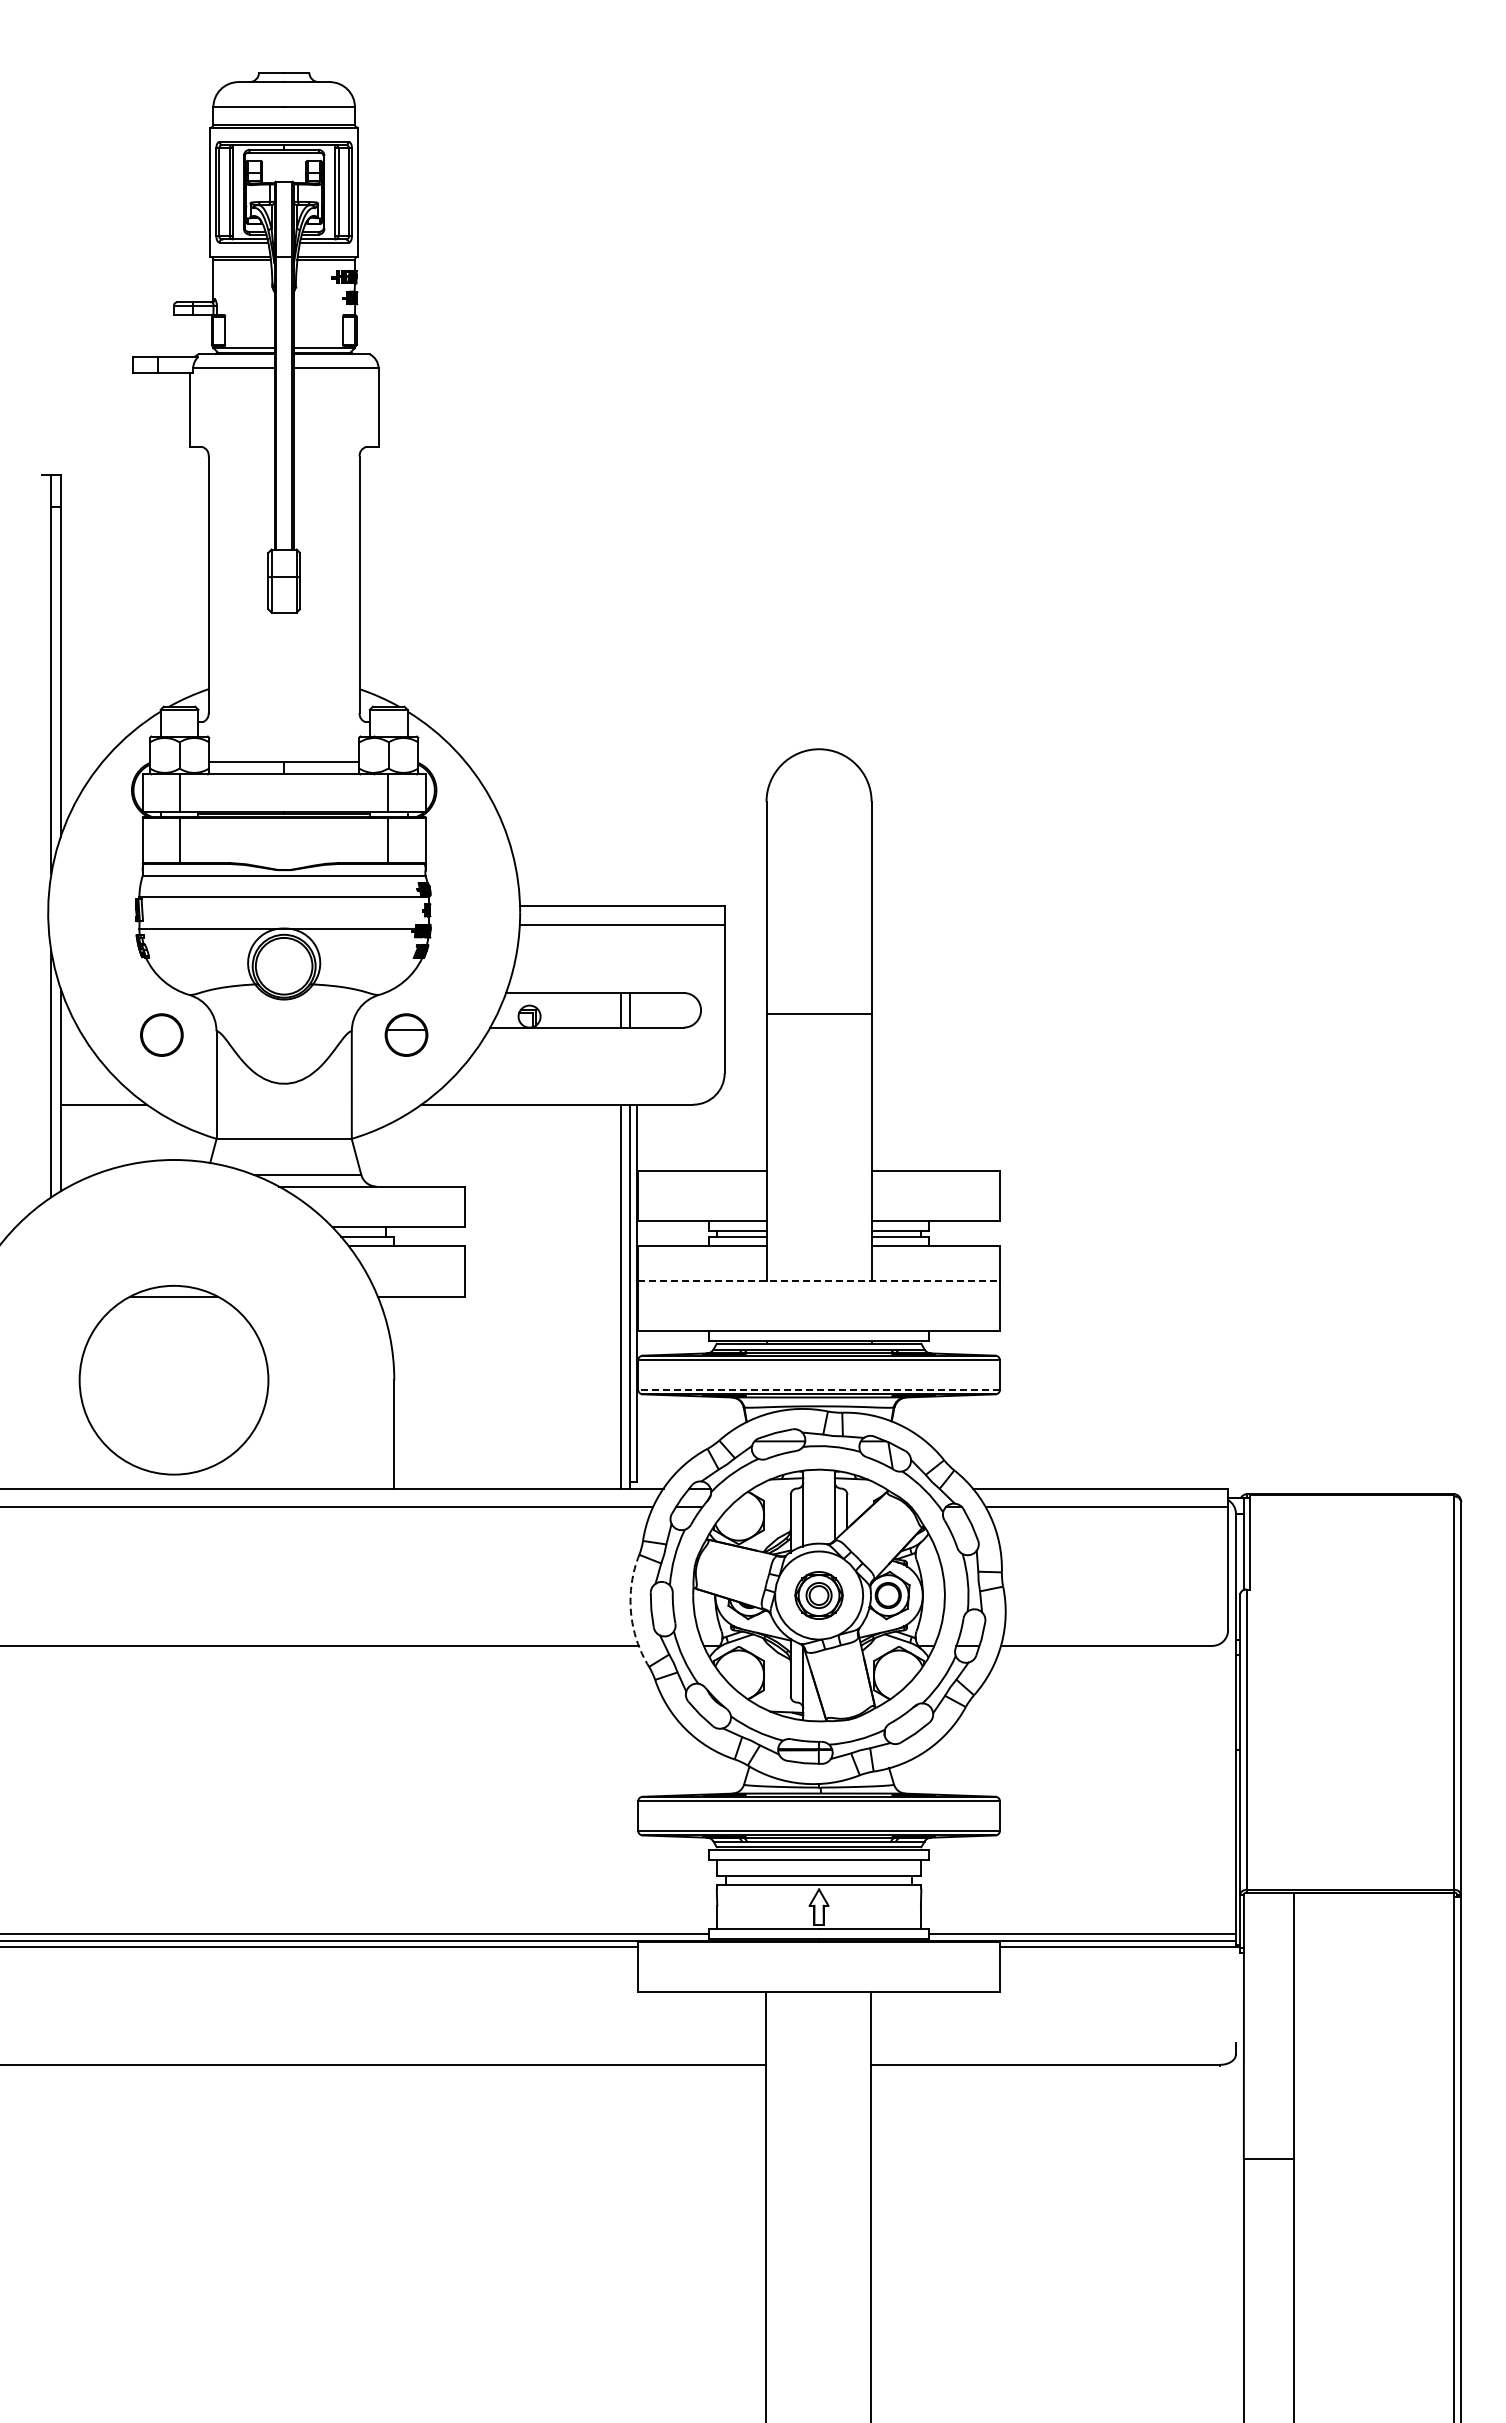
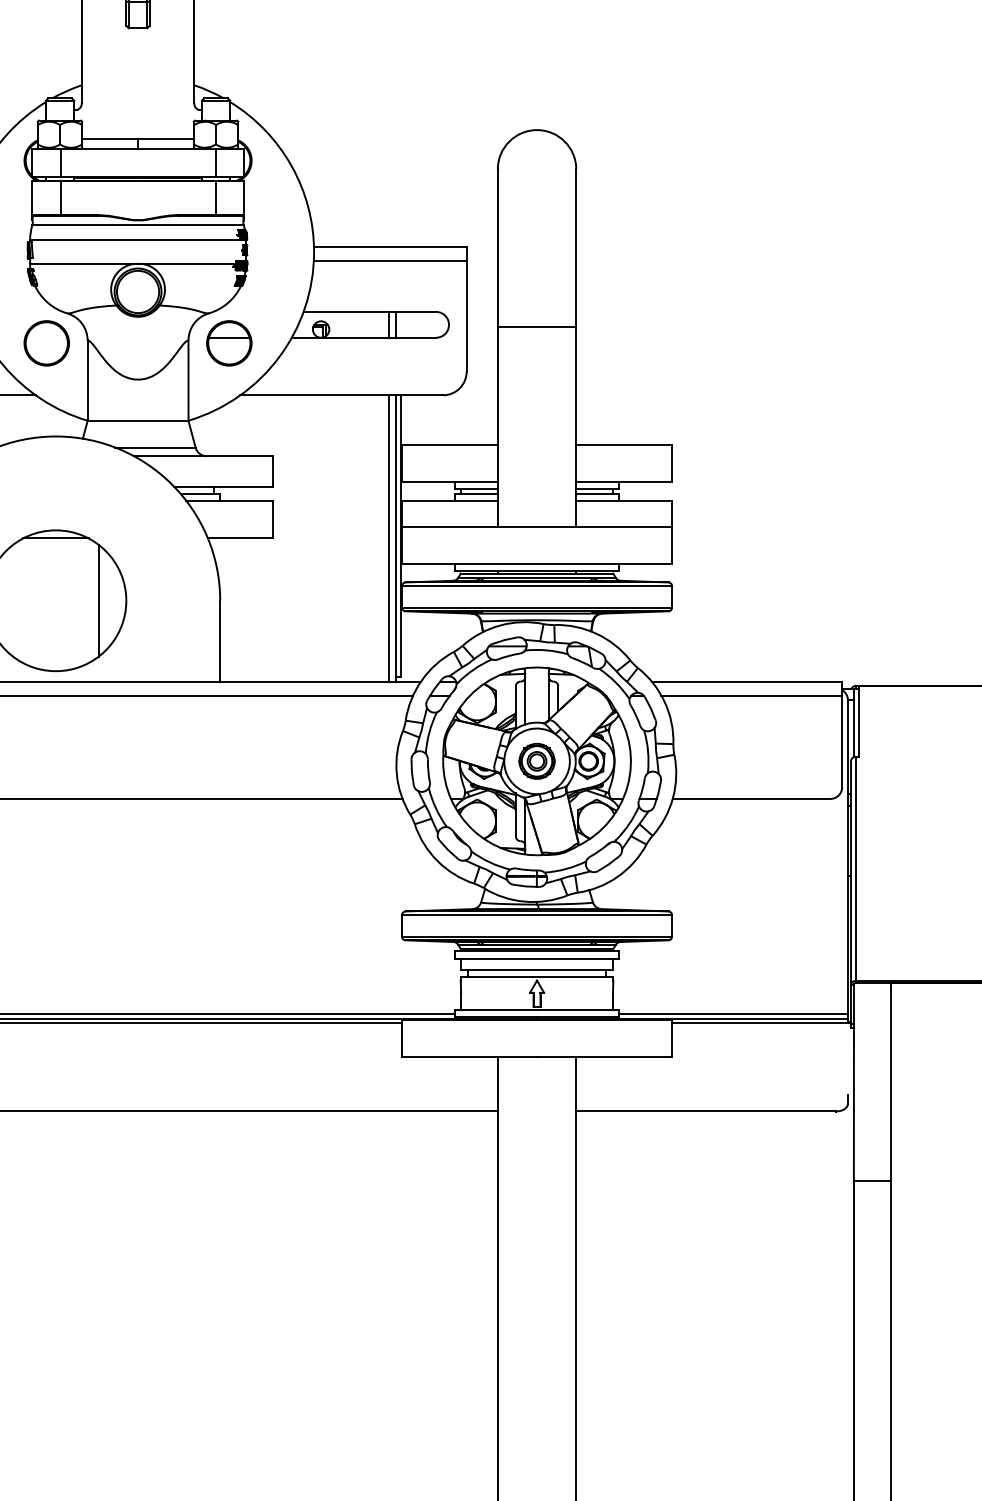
part: (161, 1034) -> (46, 342), size x1.43
part: (406, 1034) -> (229, 342), size x1.43
line: (819, 1280) -> (537, 526), dashed -> solid
line: (231, 1380) -> (98, 600), added
line: (819, 1389) -> (537, 607), dashed -> solid
arc: (630, 1612) -> (396, 774), dashed -> solid

